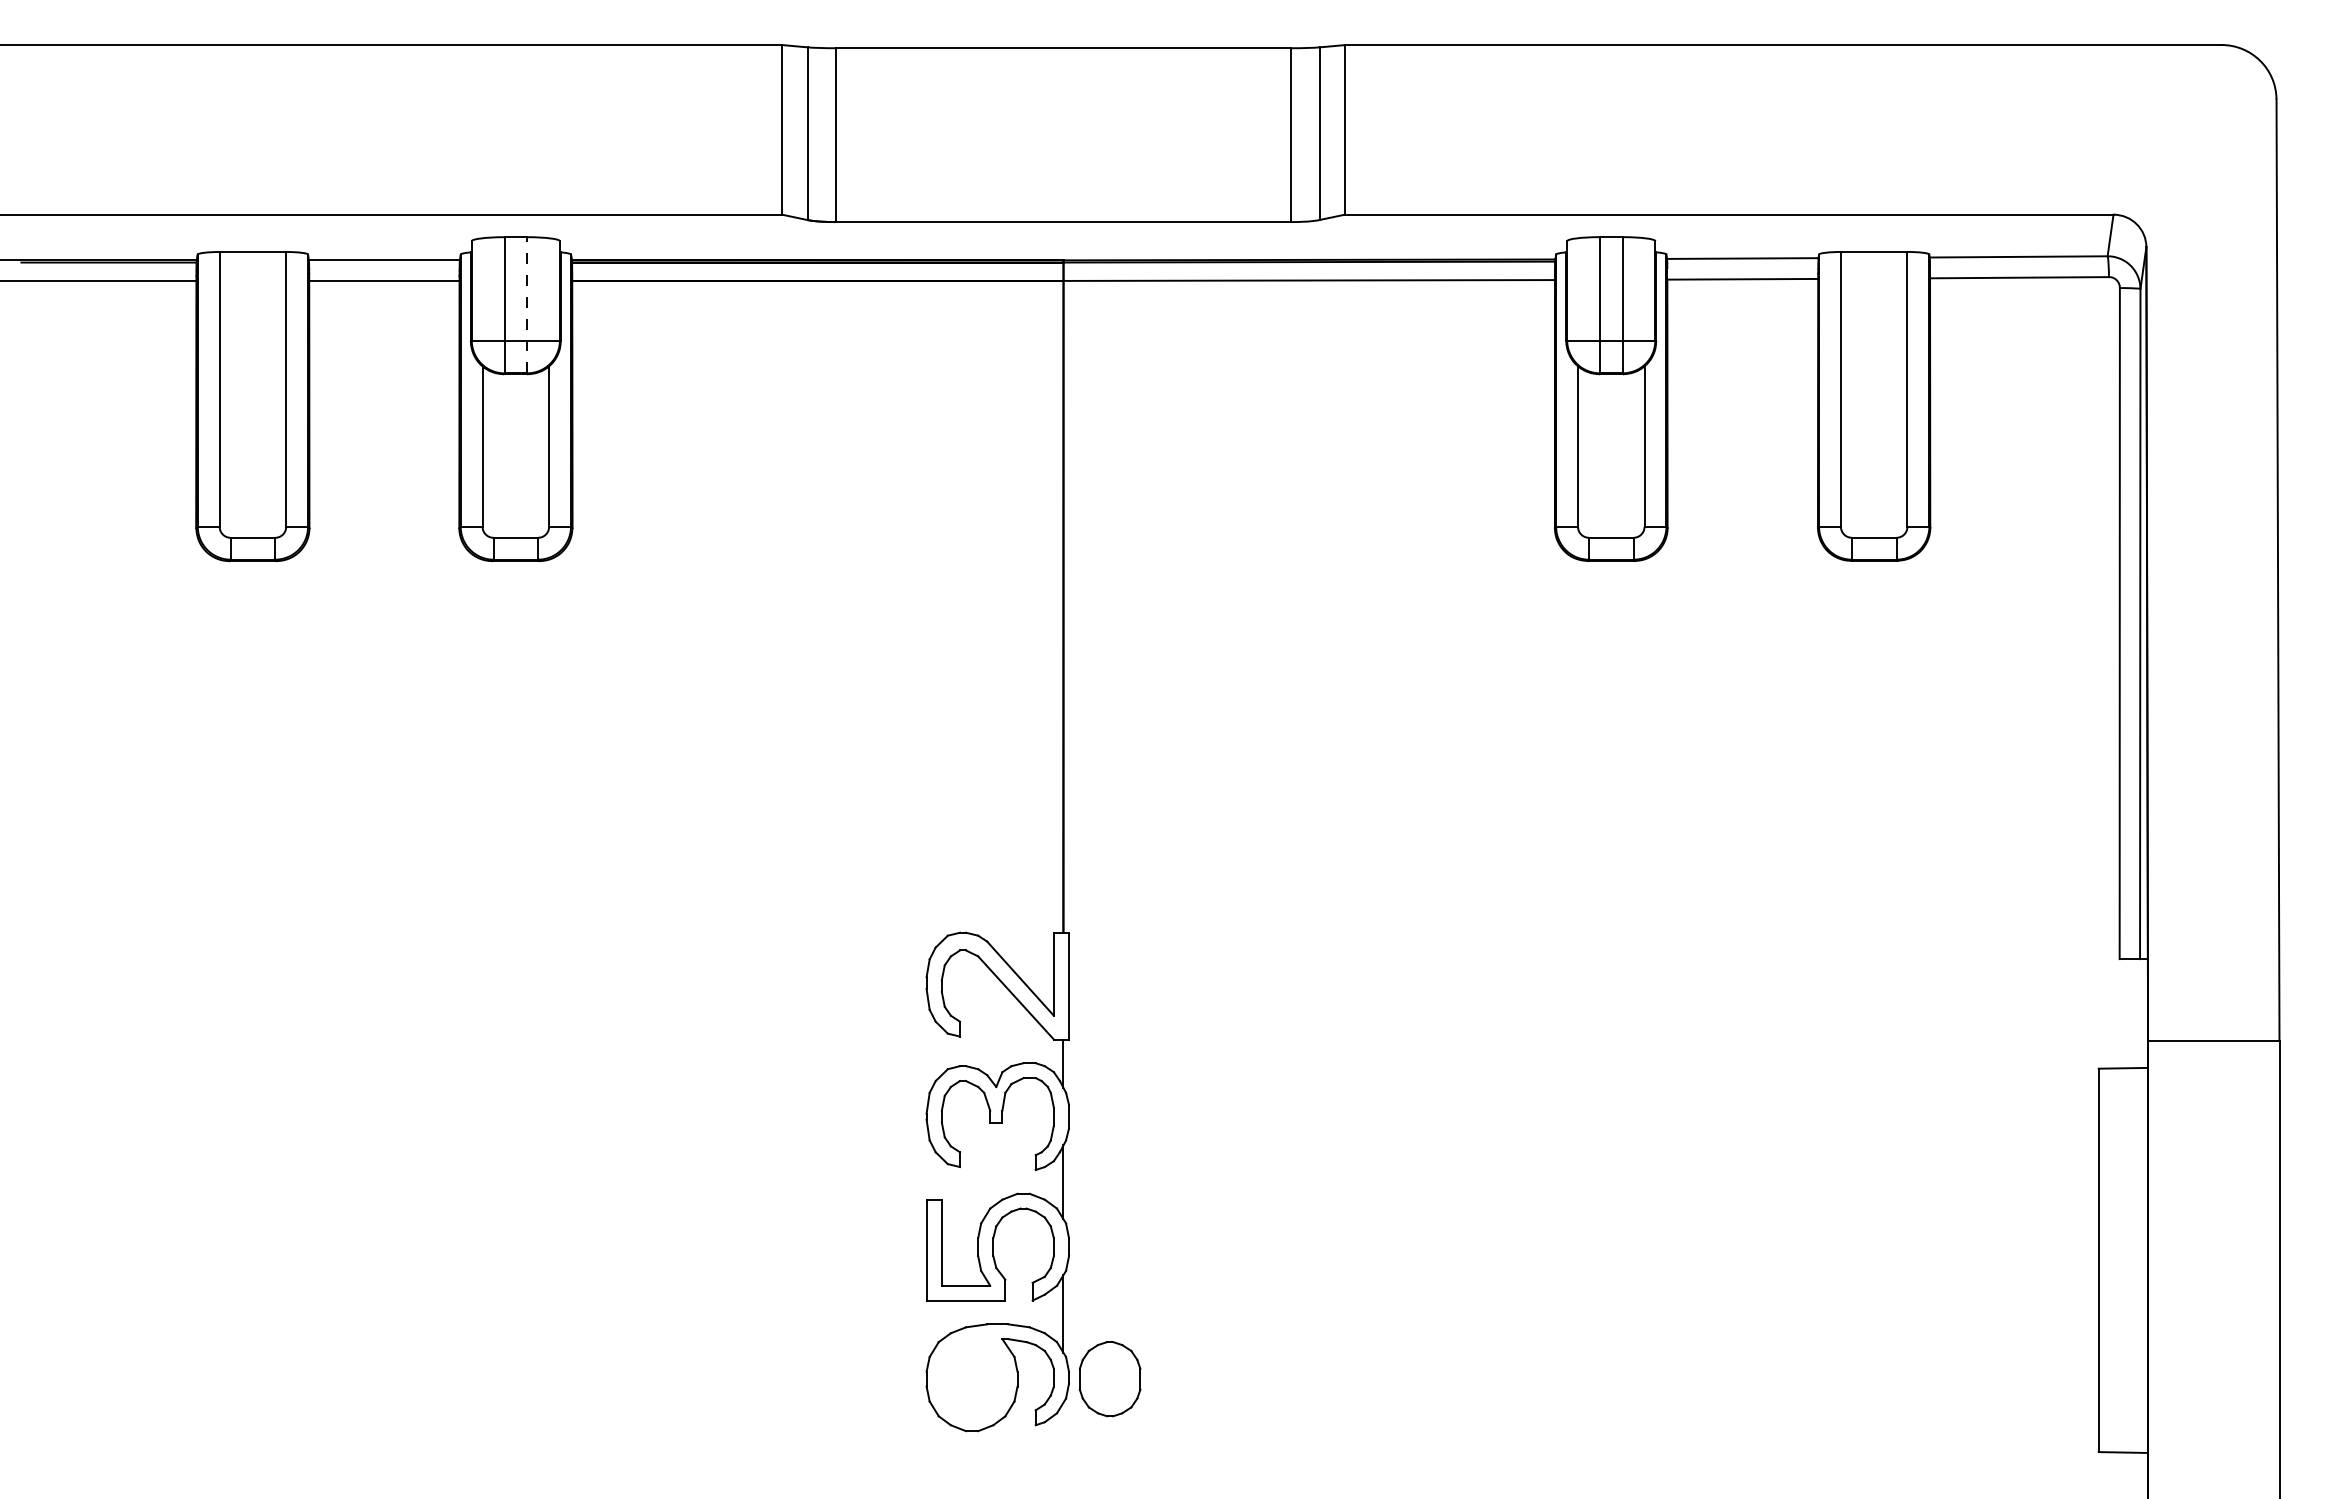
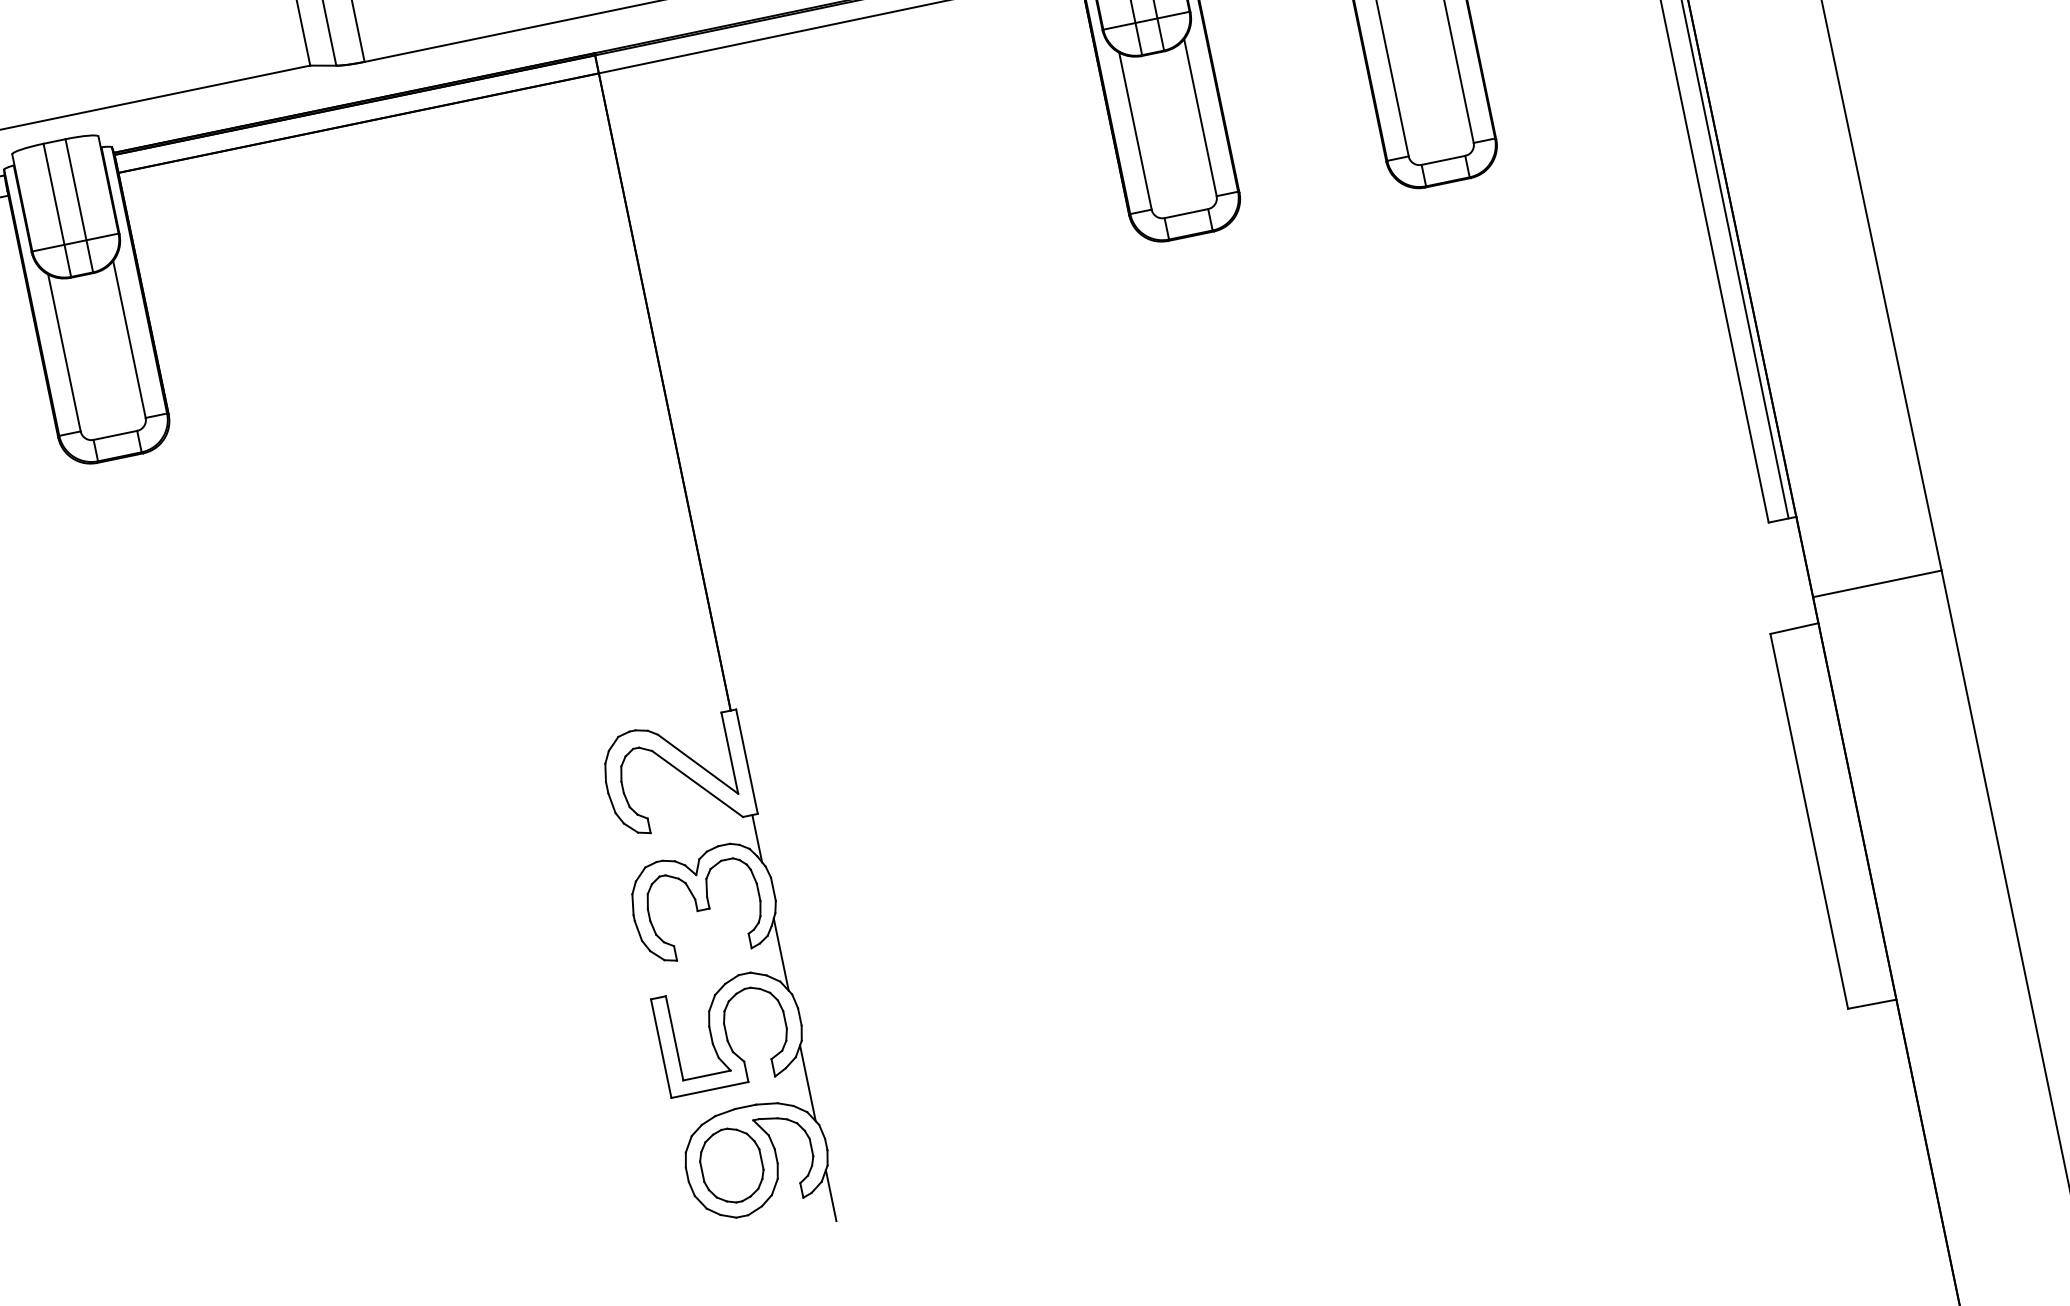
line: (527, 304) -> (79, 204), dashed -> solid
part: (1109, 1379) -> (731, 1166), moved
line: (1063, 1428) -> (831, 1195), added

